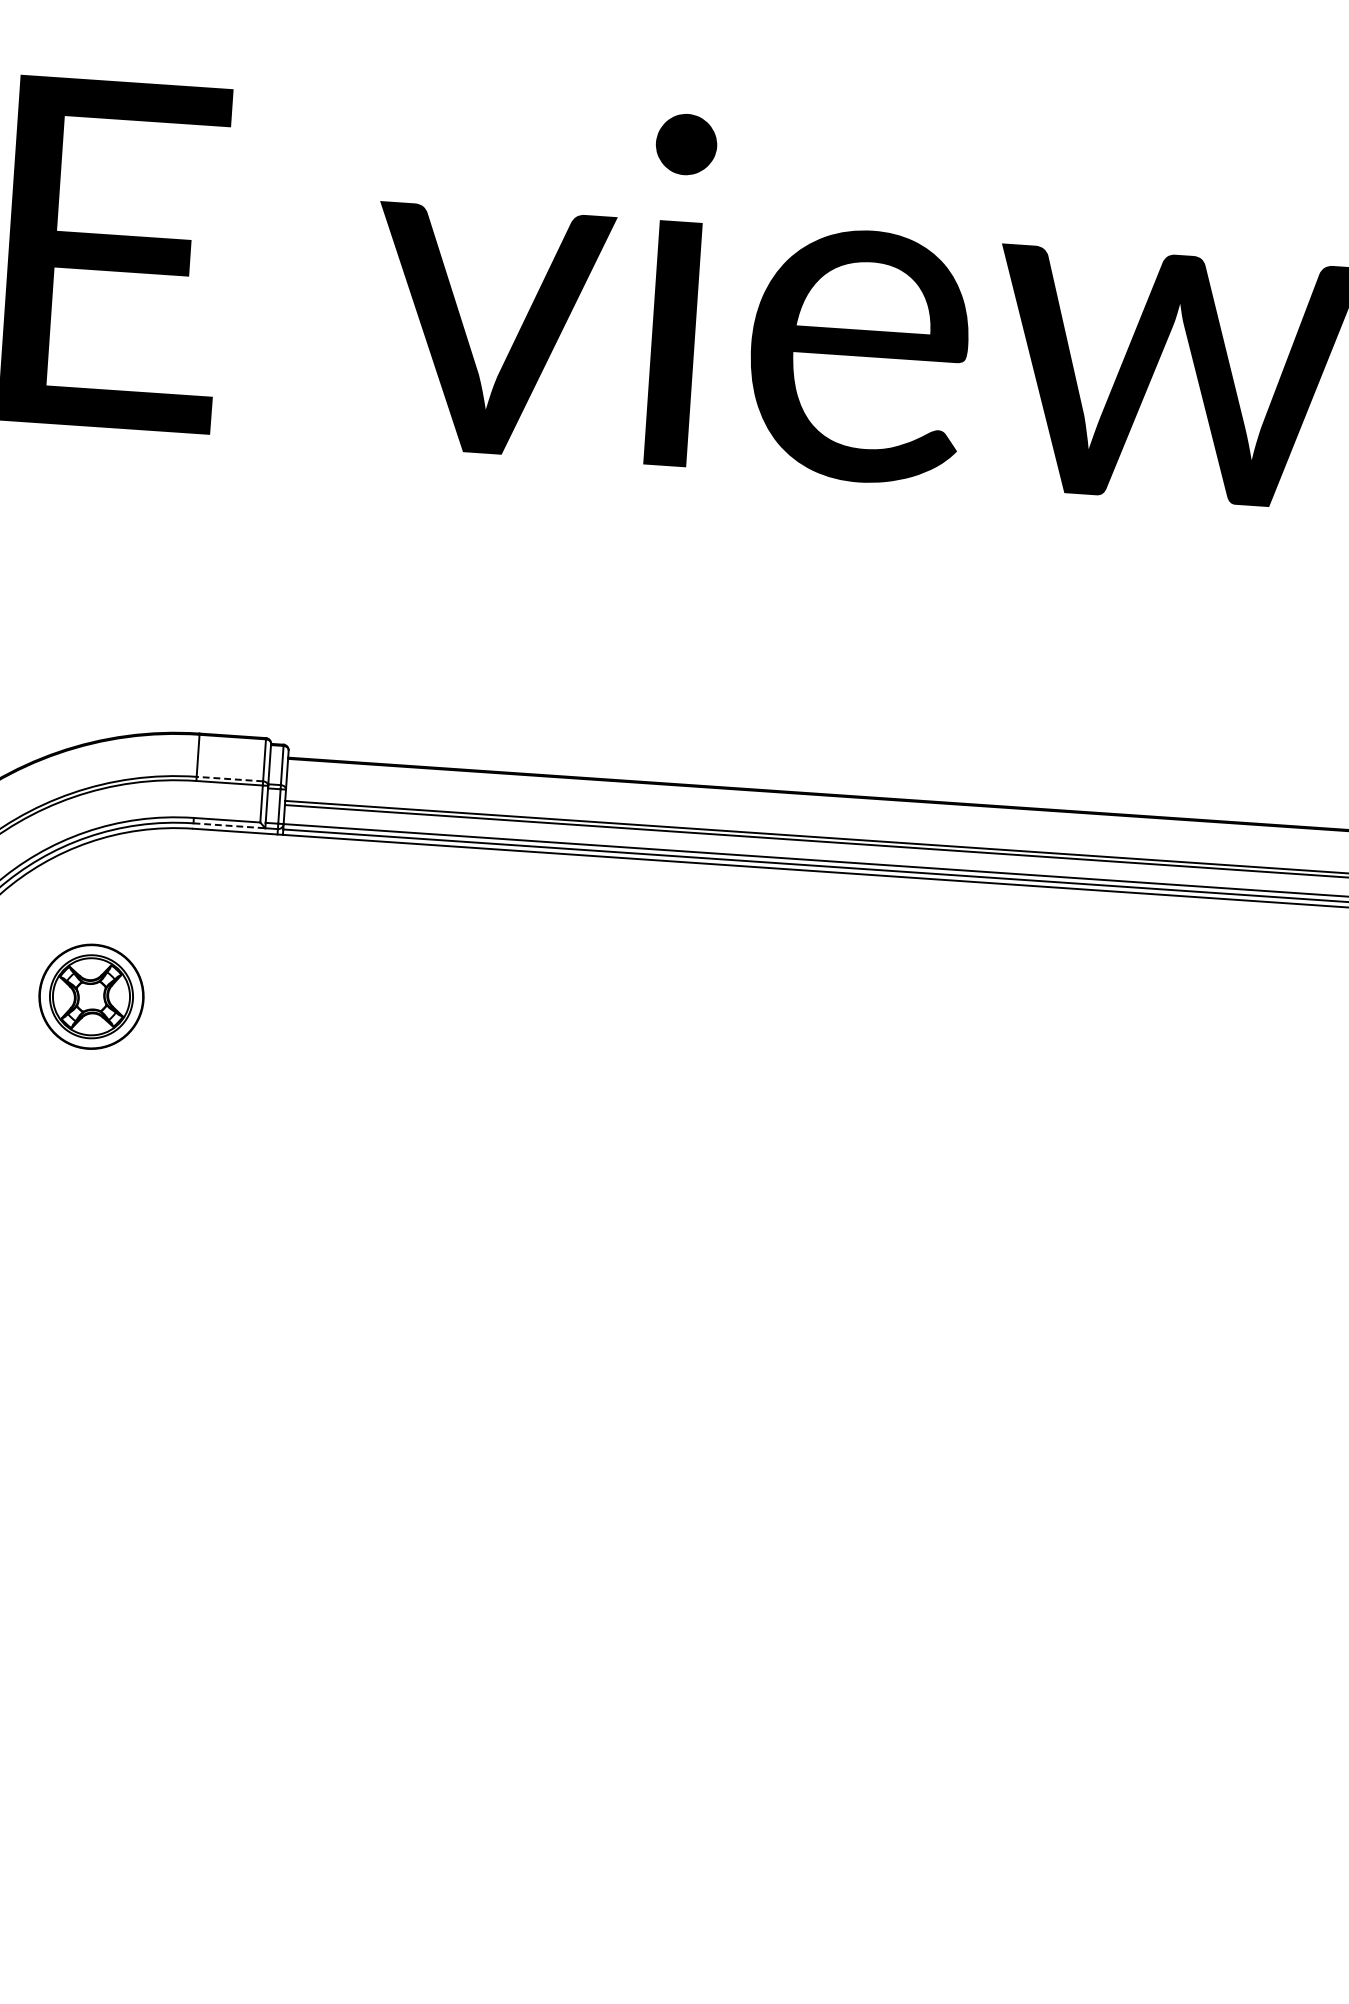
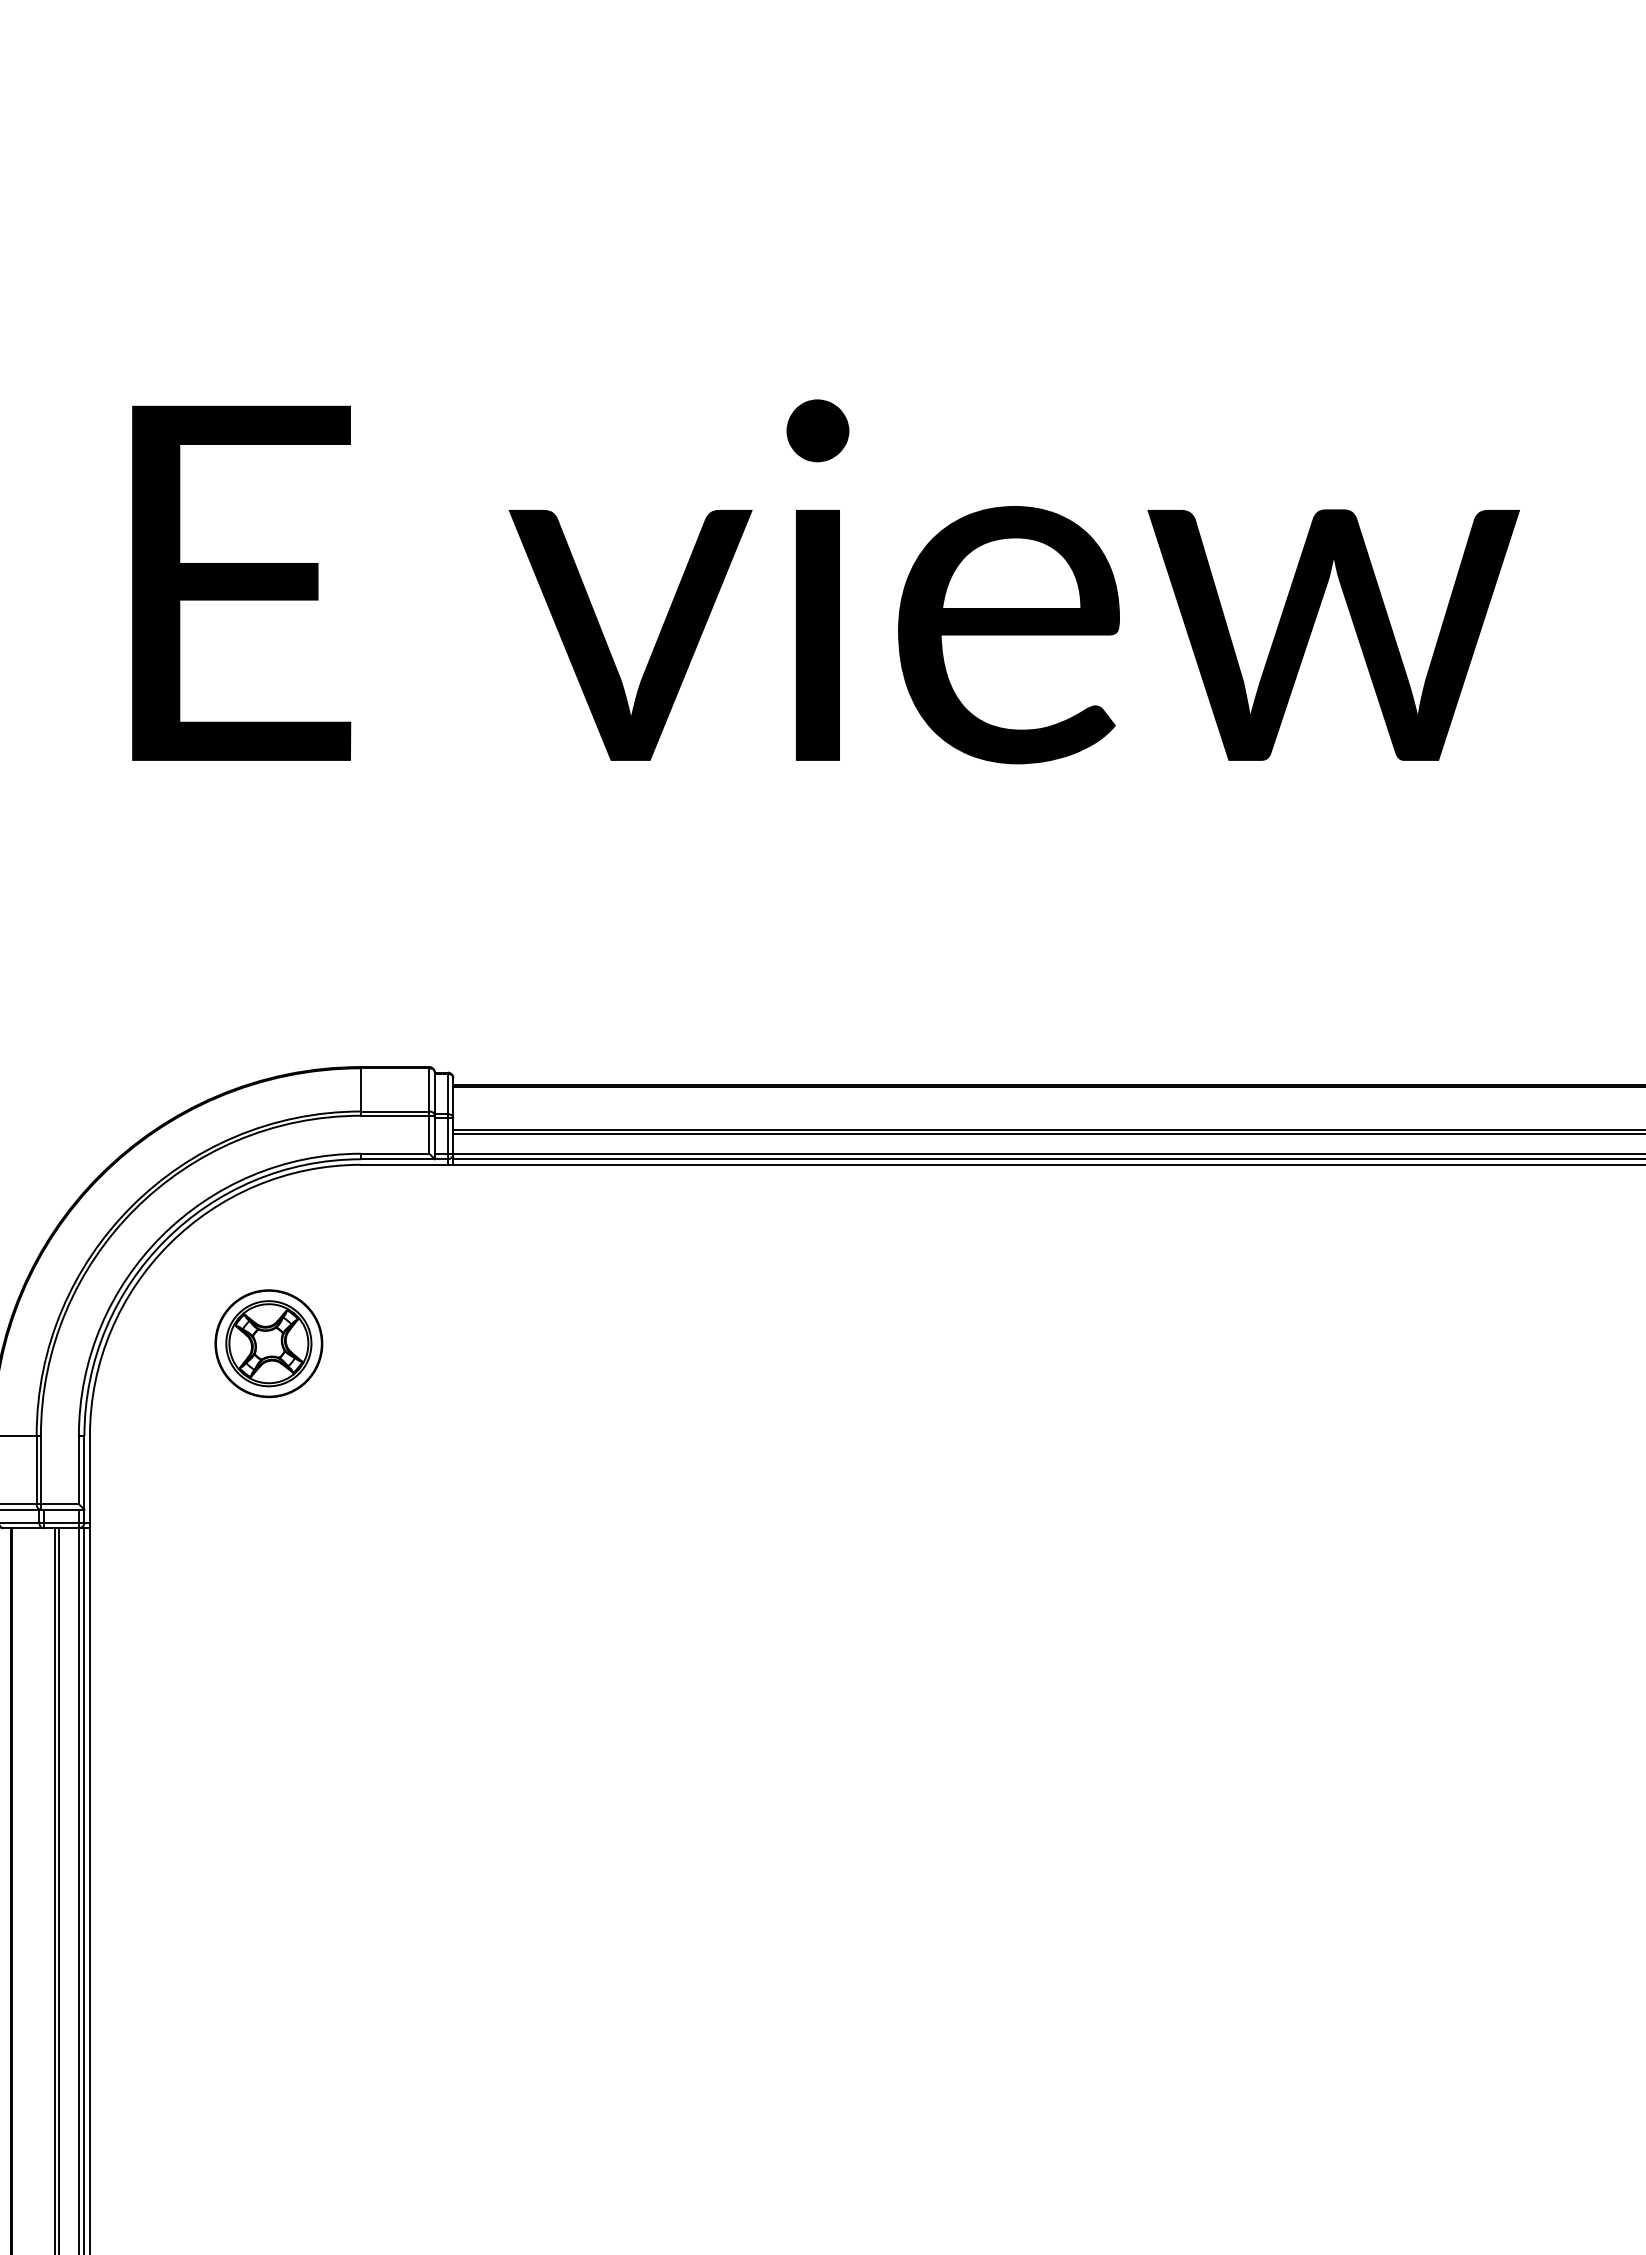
line: (229, 779) -> (394, 1111), dashed -> solid
line: (229, 826) -> (398, 1159), dashed -> solid

